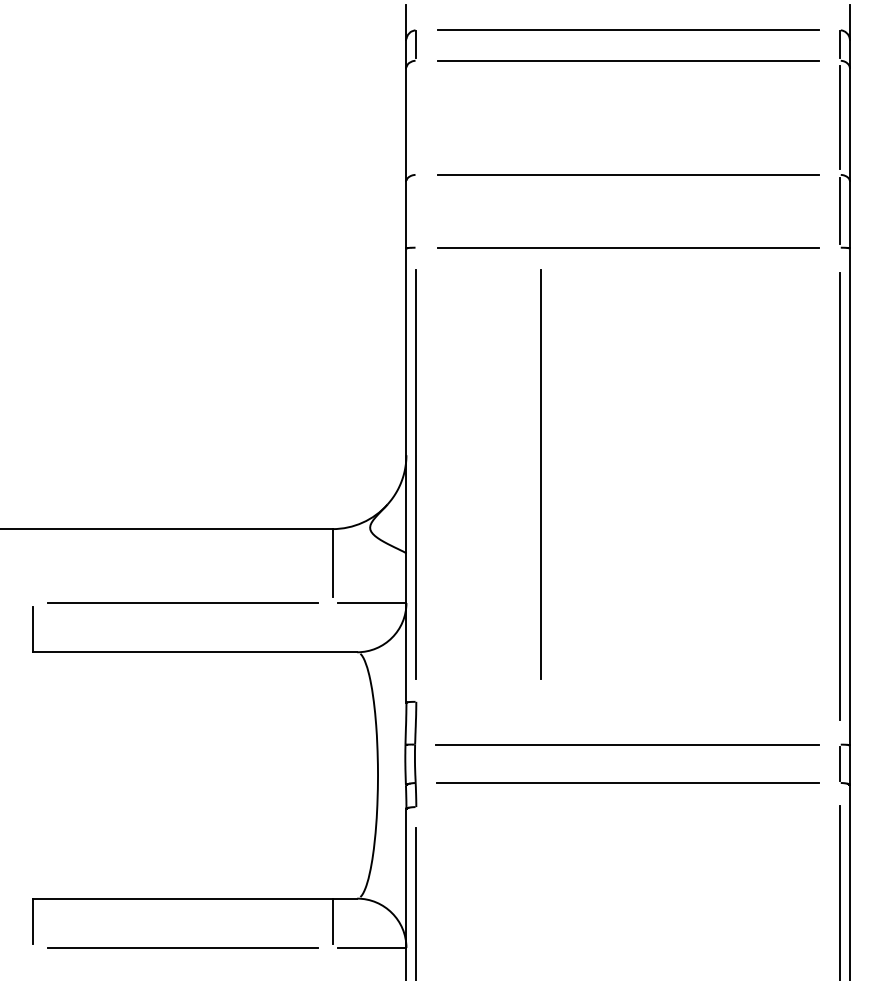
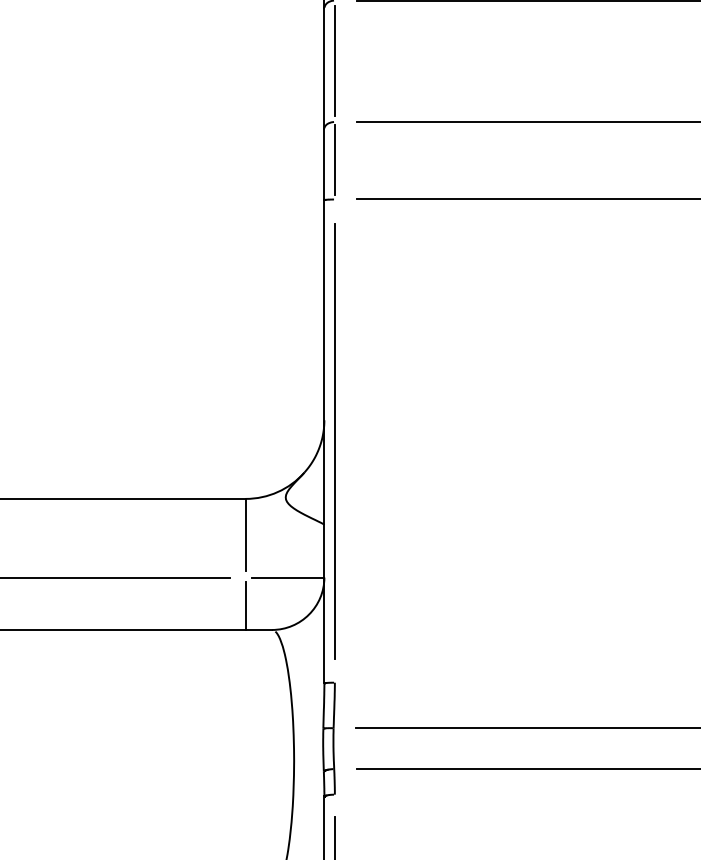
line: (416, 117) -> (335, 60), added
line: (416, 210) -> (335, 159), added
line: (540, 474) -> (467, 440), removed
line: (332, 629) -> (245, 605), added

